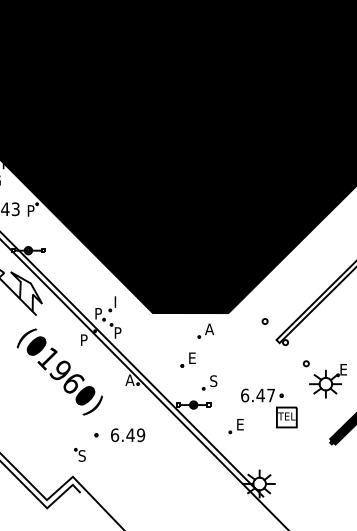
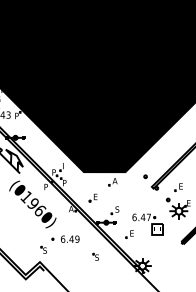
part: (325, 341) -> (178, 187), added
part: (186, 359) -> (92, 197), moved
part: (173, 466) -> (95, 256), added

